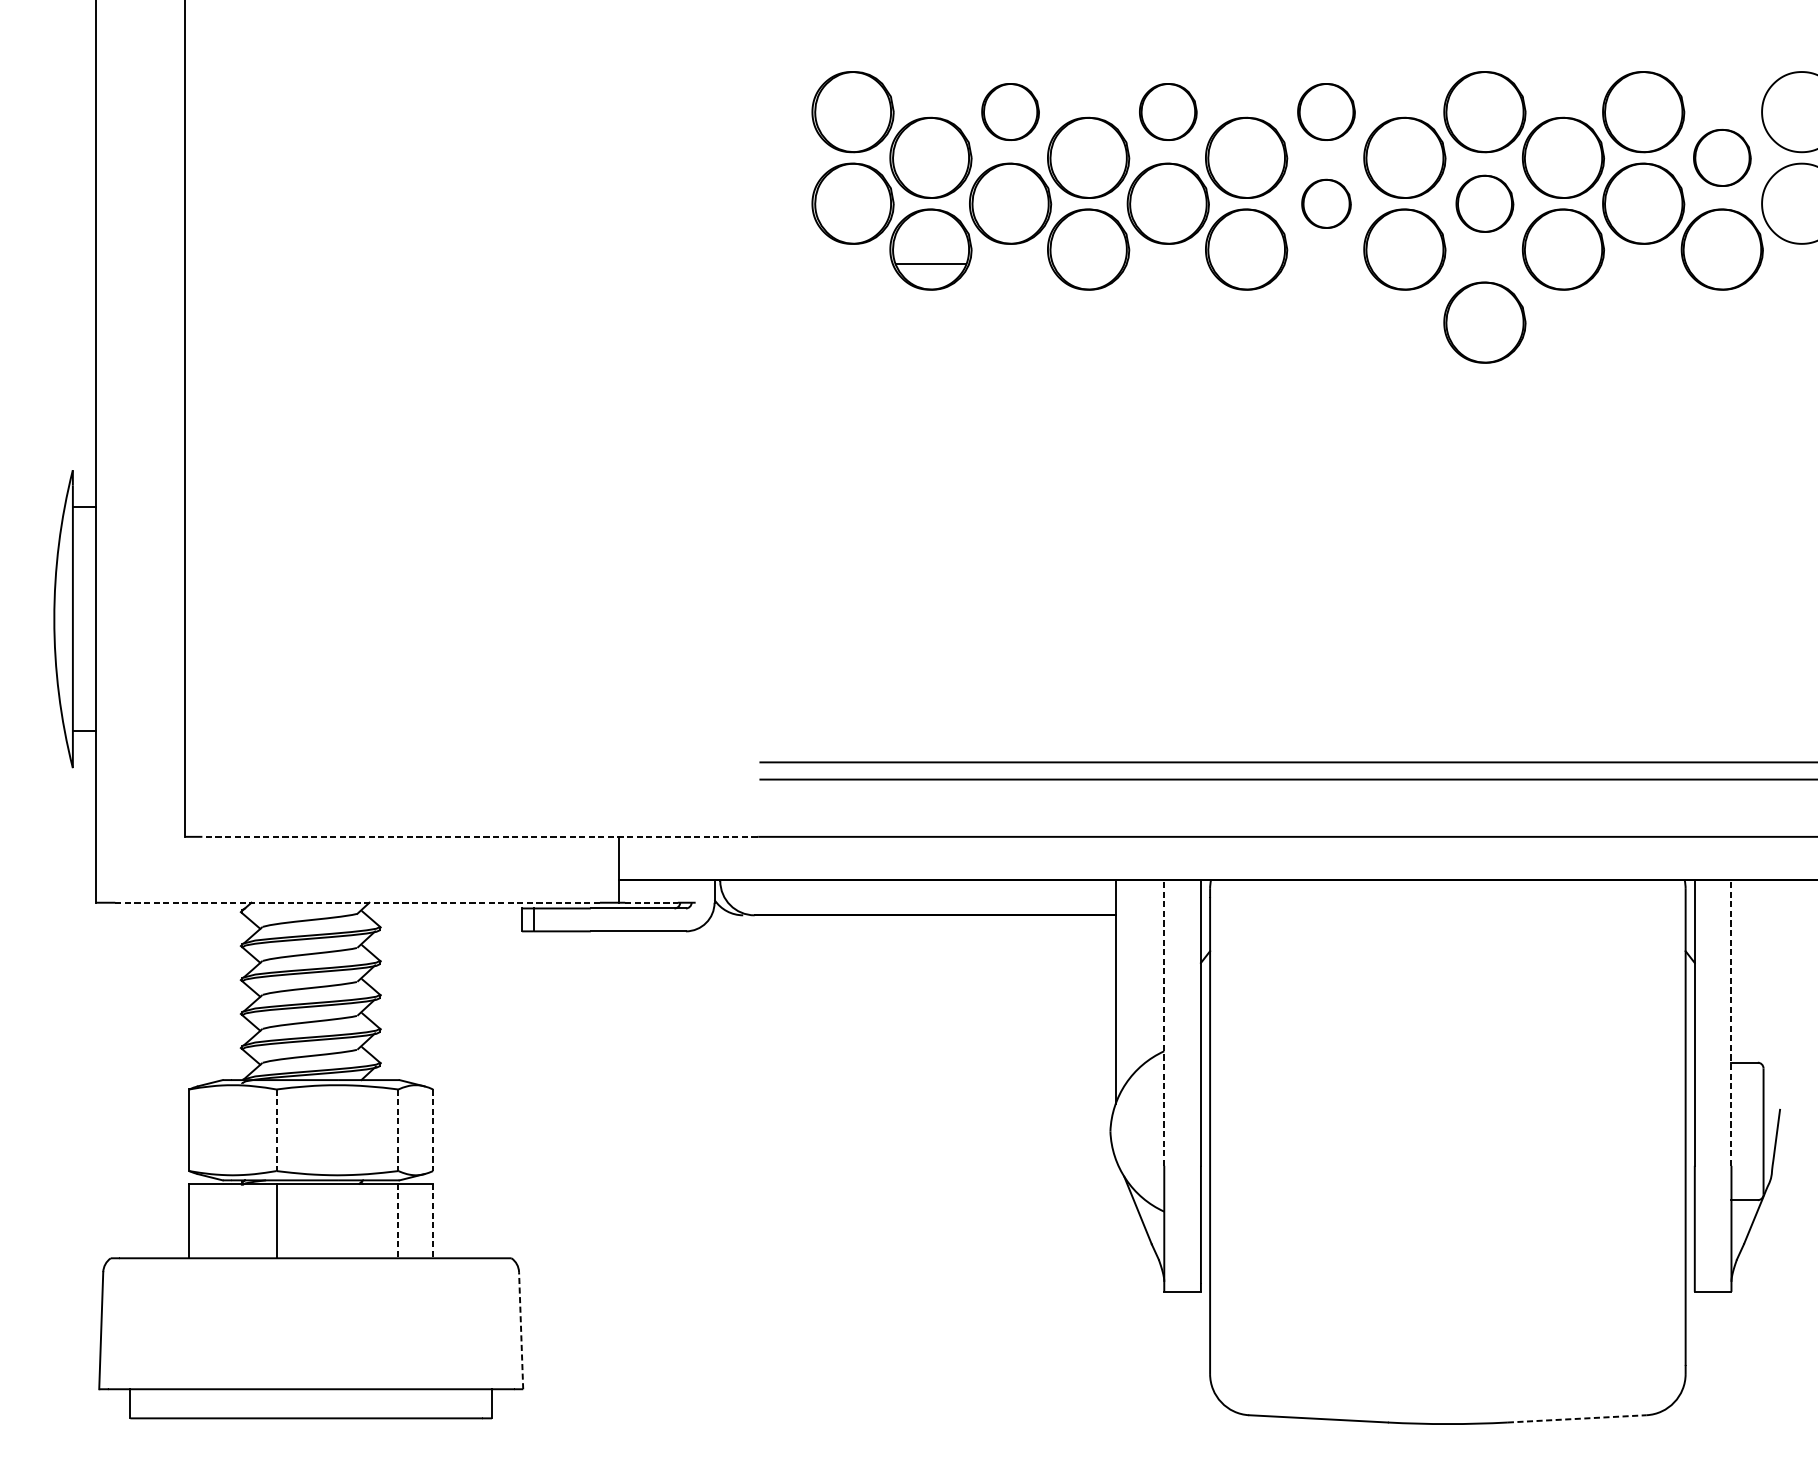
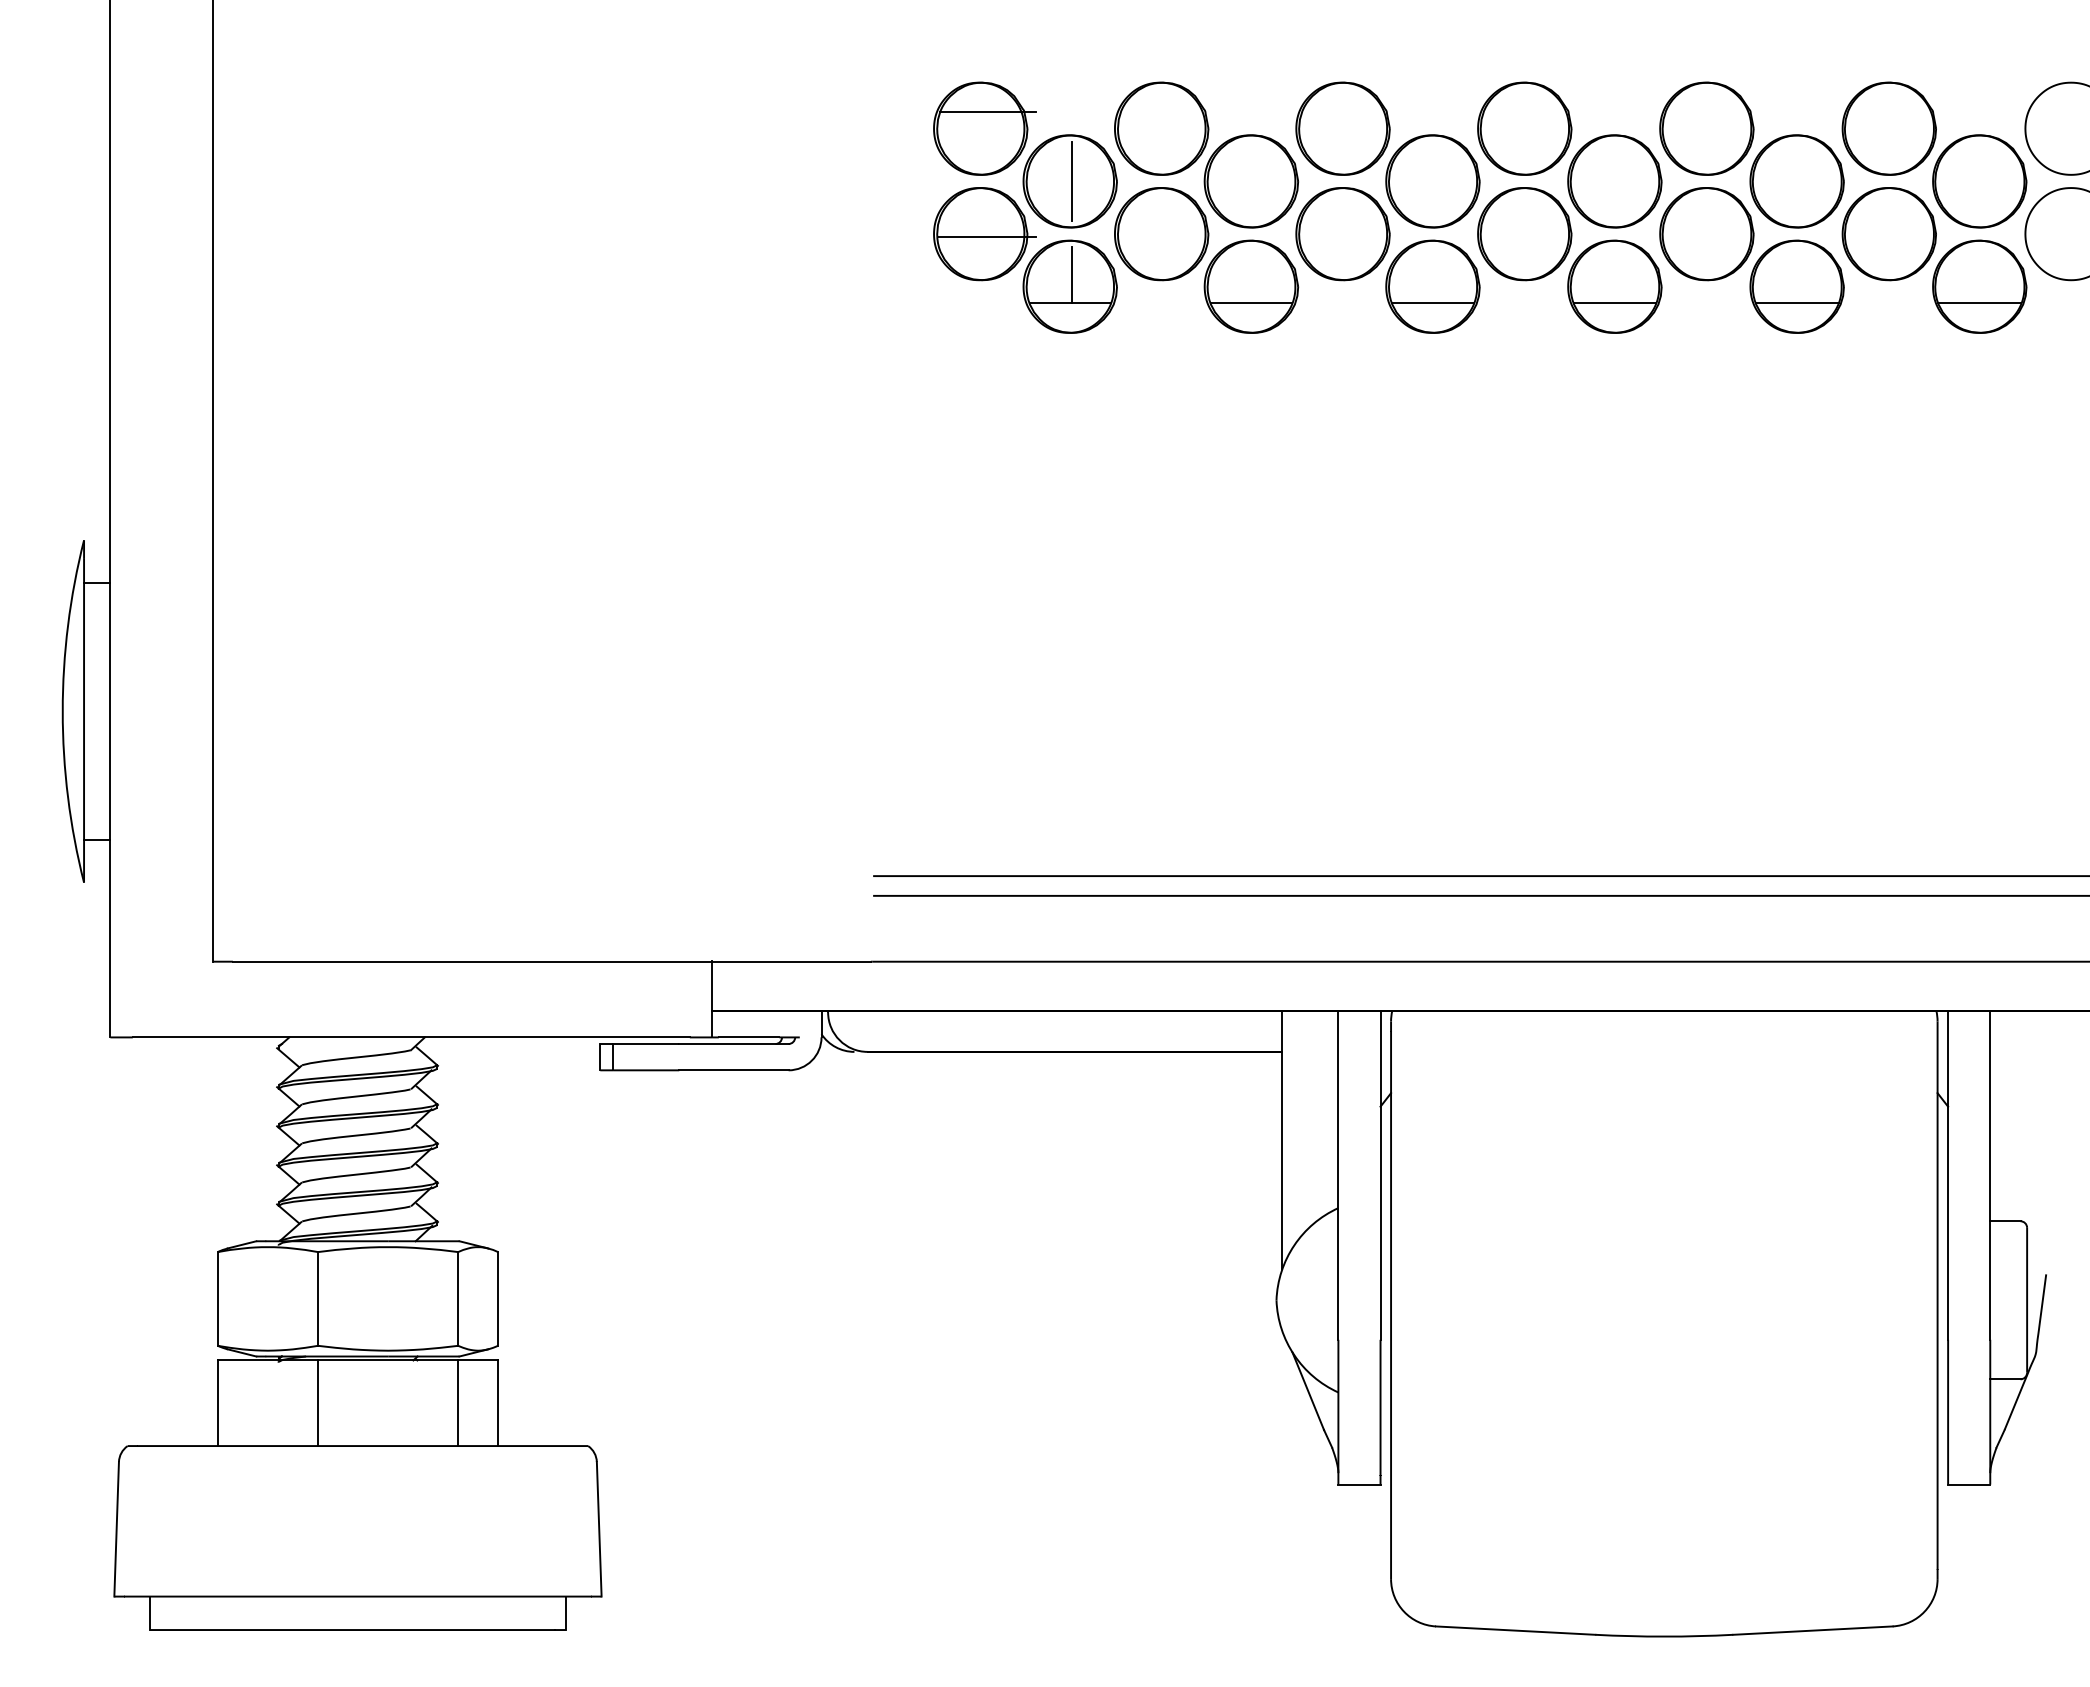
line: (858, 97) -> (987, 112), added
part: (1010, 111) -> (1161, 128), size x1.43
part: (1167, 111) -> (1342, 128), size x1.43
part: (1326, 111) -> (1524, 128), size x1.43
line: (932, 157) -> (1071, 180), added
part: (1722, 157) -> (1979, 181), size x1.43
part: (1326, 204) -> (1524, 234), size x1.67
part: (1484, 204) -> (1706, 234), size x1.43
line: (858, 206) -> (986, 237), added
line: (932, 238) -> (1071, 274), added
line: (1088, 264) -> (1251, 303), added
line: (1247, 264) -> (1433, 303), added
line: (1404, 264) -> (1614, 303), added
line: (1562, 264) -> (1796, 303), added
line: (1722, 264) -> (1979, 303), added
part: (1484, 322) -> (1706, 370), removed
line: (479, 836) -> (551, 961), dashed -> solid
line: (357, 902) -> (411, 1037), dashed -> solid
line: (651, 902) -> (749, 1037), dashed -> solid
line: (1164, 1022) -> (1338, 1174), dashed -> solid
line: (1731, 1022) -> (1990, 1174), dashed -> solid
line: (276, 1129) -> (318, 1298), dashed -> solid
line: (398, 1129) -> (458, 1298), dashed -> solid
line: (433, 1129) -> (498, 1298), dashed -> solid
line: (398, 1221) -> (458, 1403), dashed -> solid
line: (433, 1221) -> (498, 1403), dashed -> solid
line: (521, 1330) -> (599, 1528), dashed -> solid
line: (1576, 1418) -> (1812, 1630), dashed -> solid

